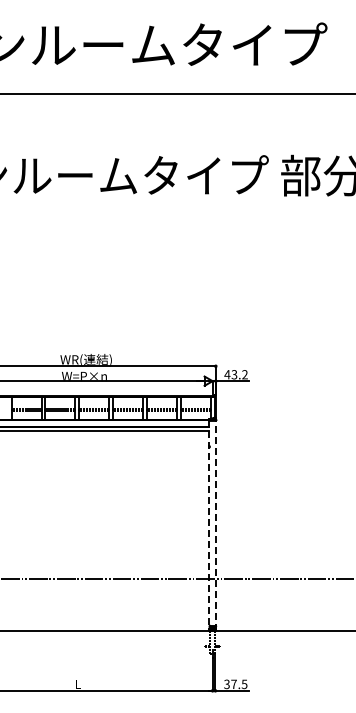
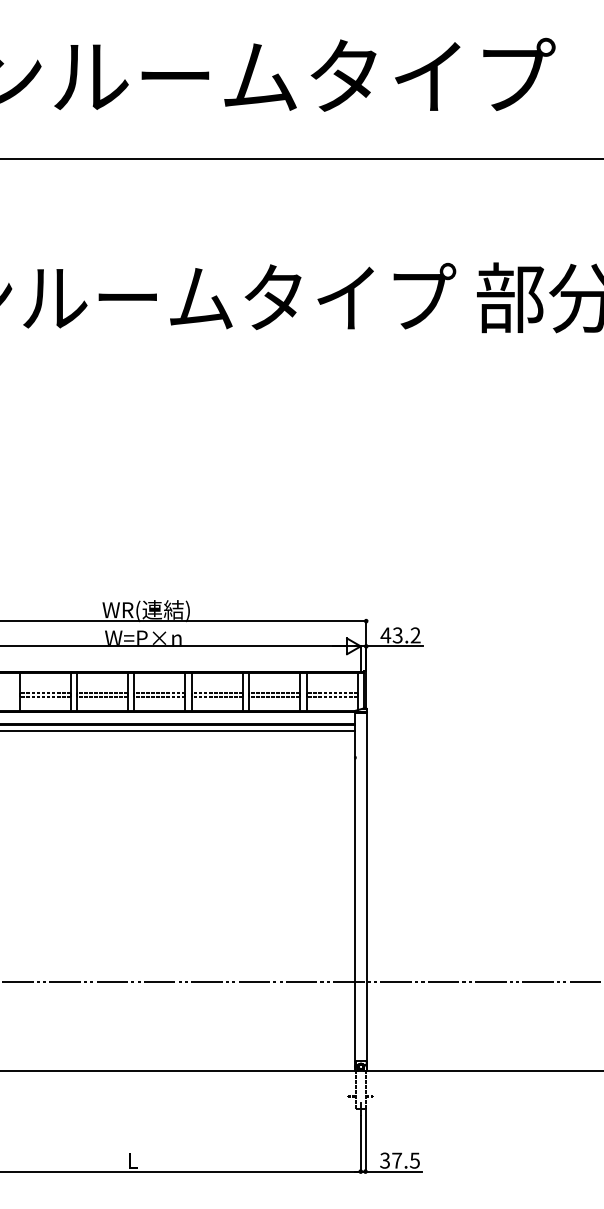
line: (209, 525) -> (355, 891), dashed -> solid
line: (216, 525) -> (367, 891), dashed -> solid

